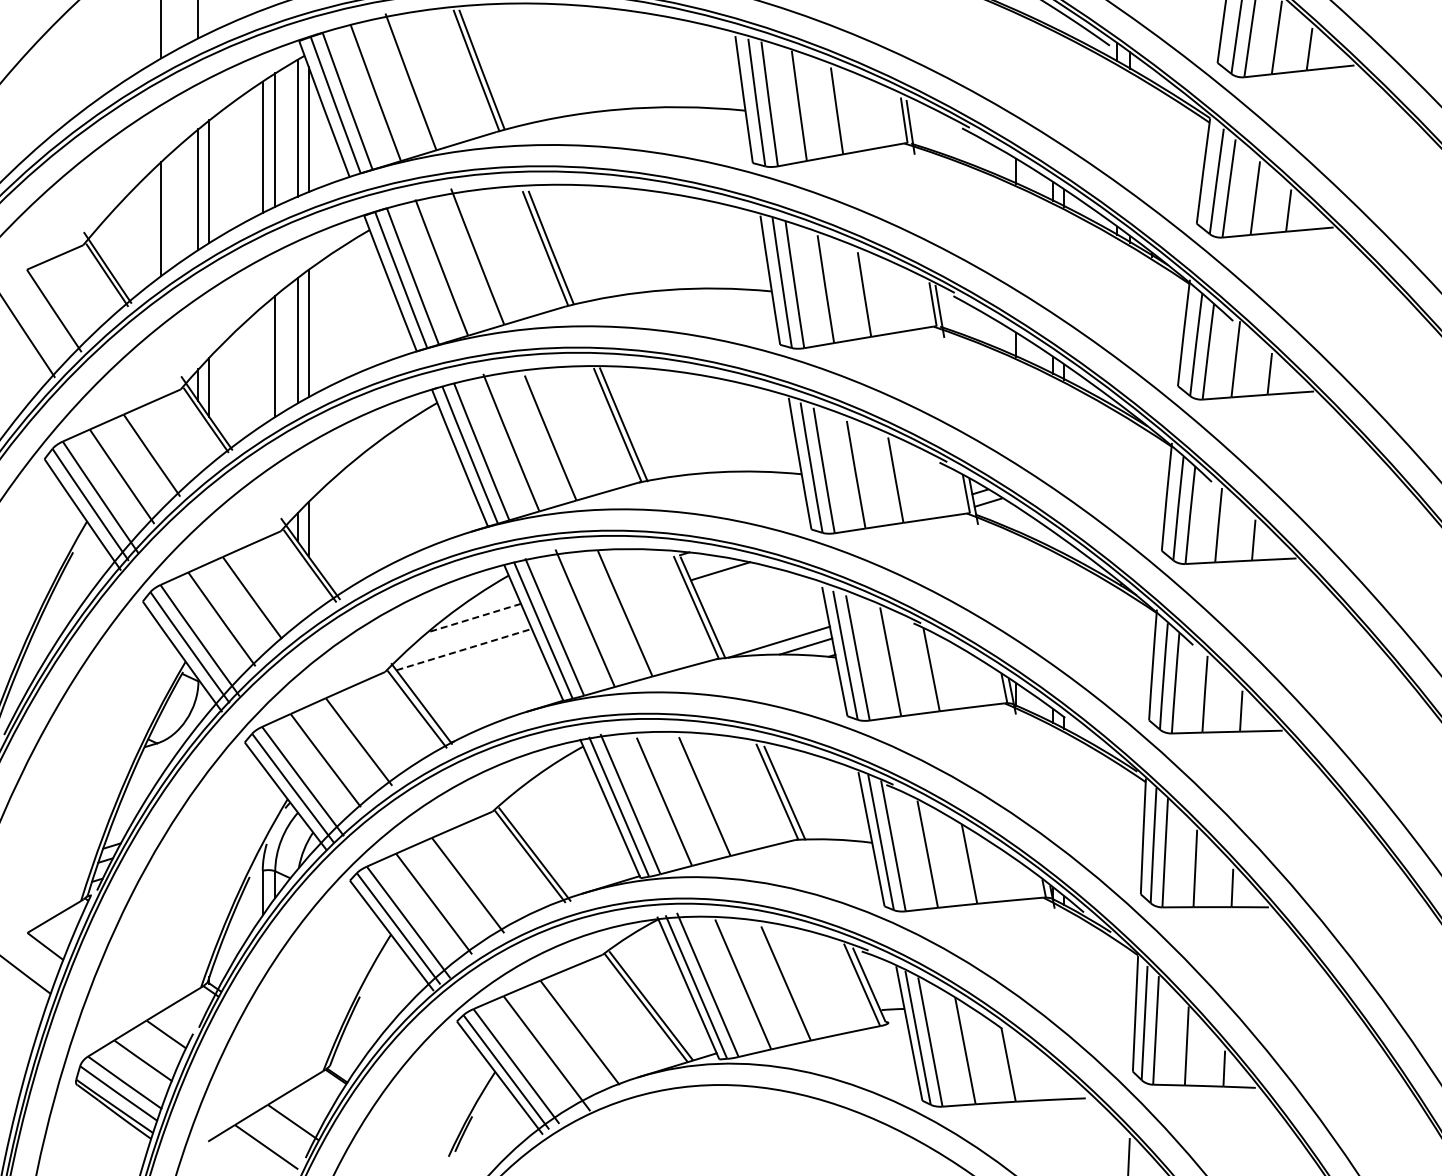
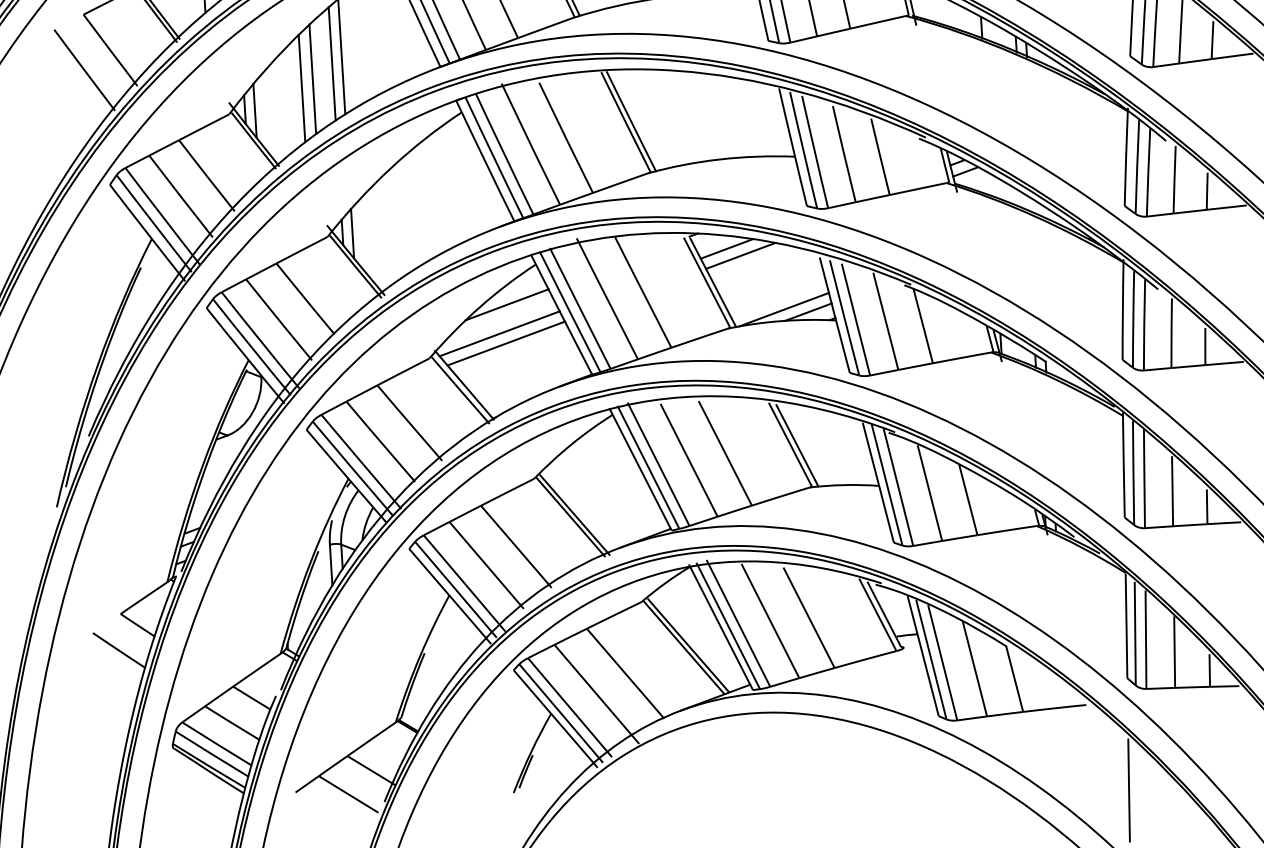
line: (262, 365) -> (301, 88), added
line: (735, 579) -> (741, 255), added
line: (474, 618) -> (507, 305), dashed -> solid
line: (464, 649) -> (499, 333), dashed -> solid
line: (470, 660) -> (506, 343), added

